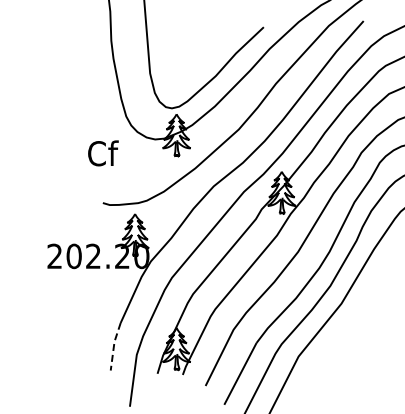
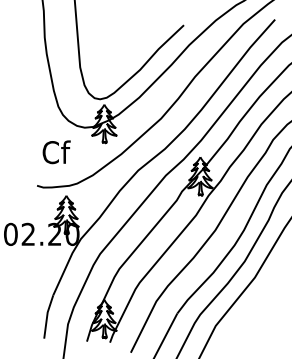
text: (103, 153) -> (56, 152), moved
line: (113, 346) -> (46, 316), dashed -> solid

